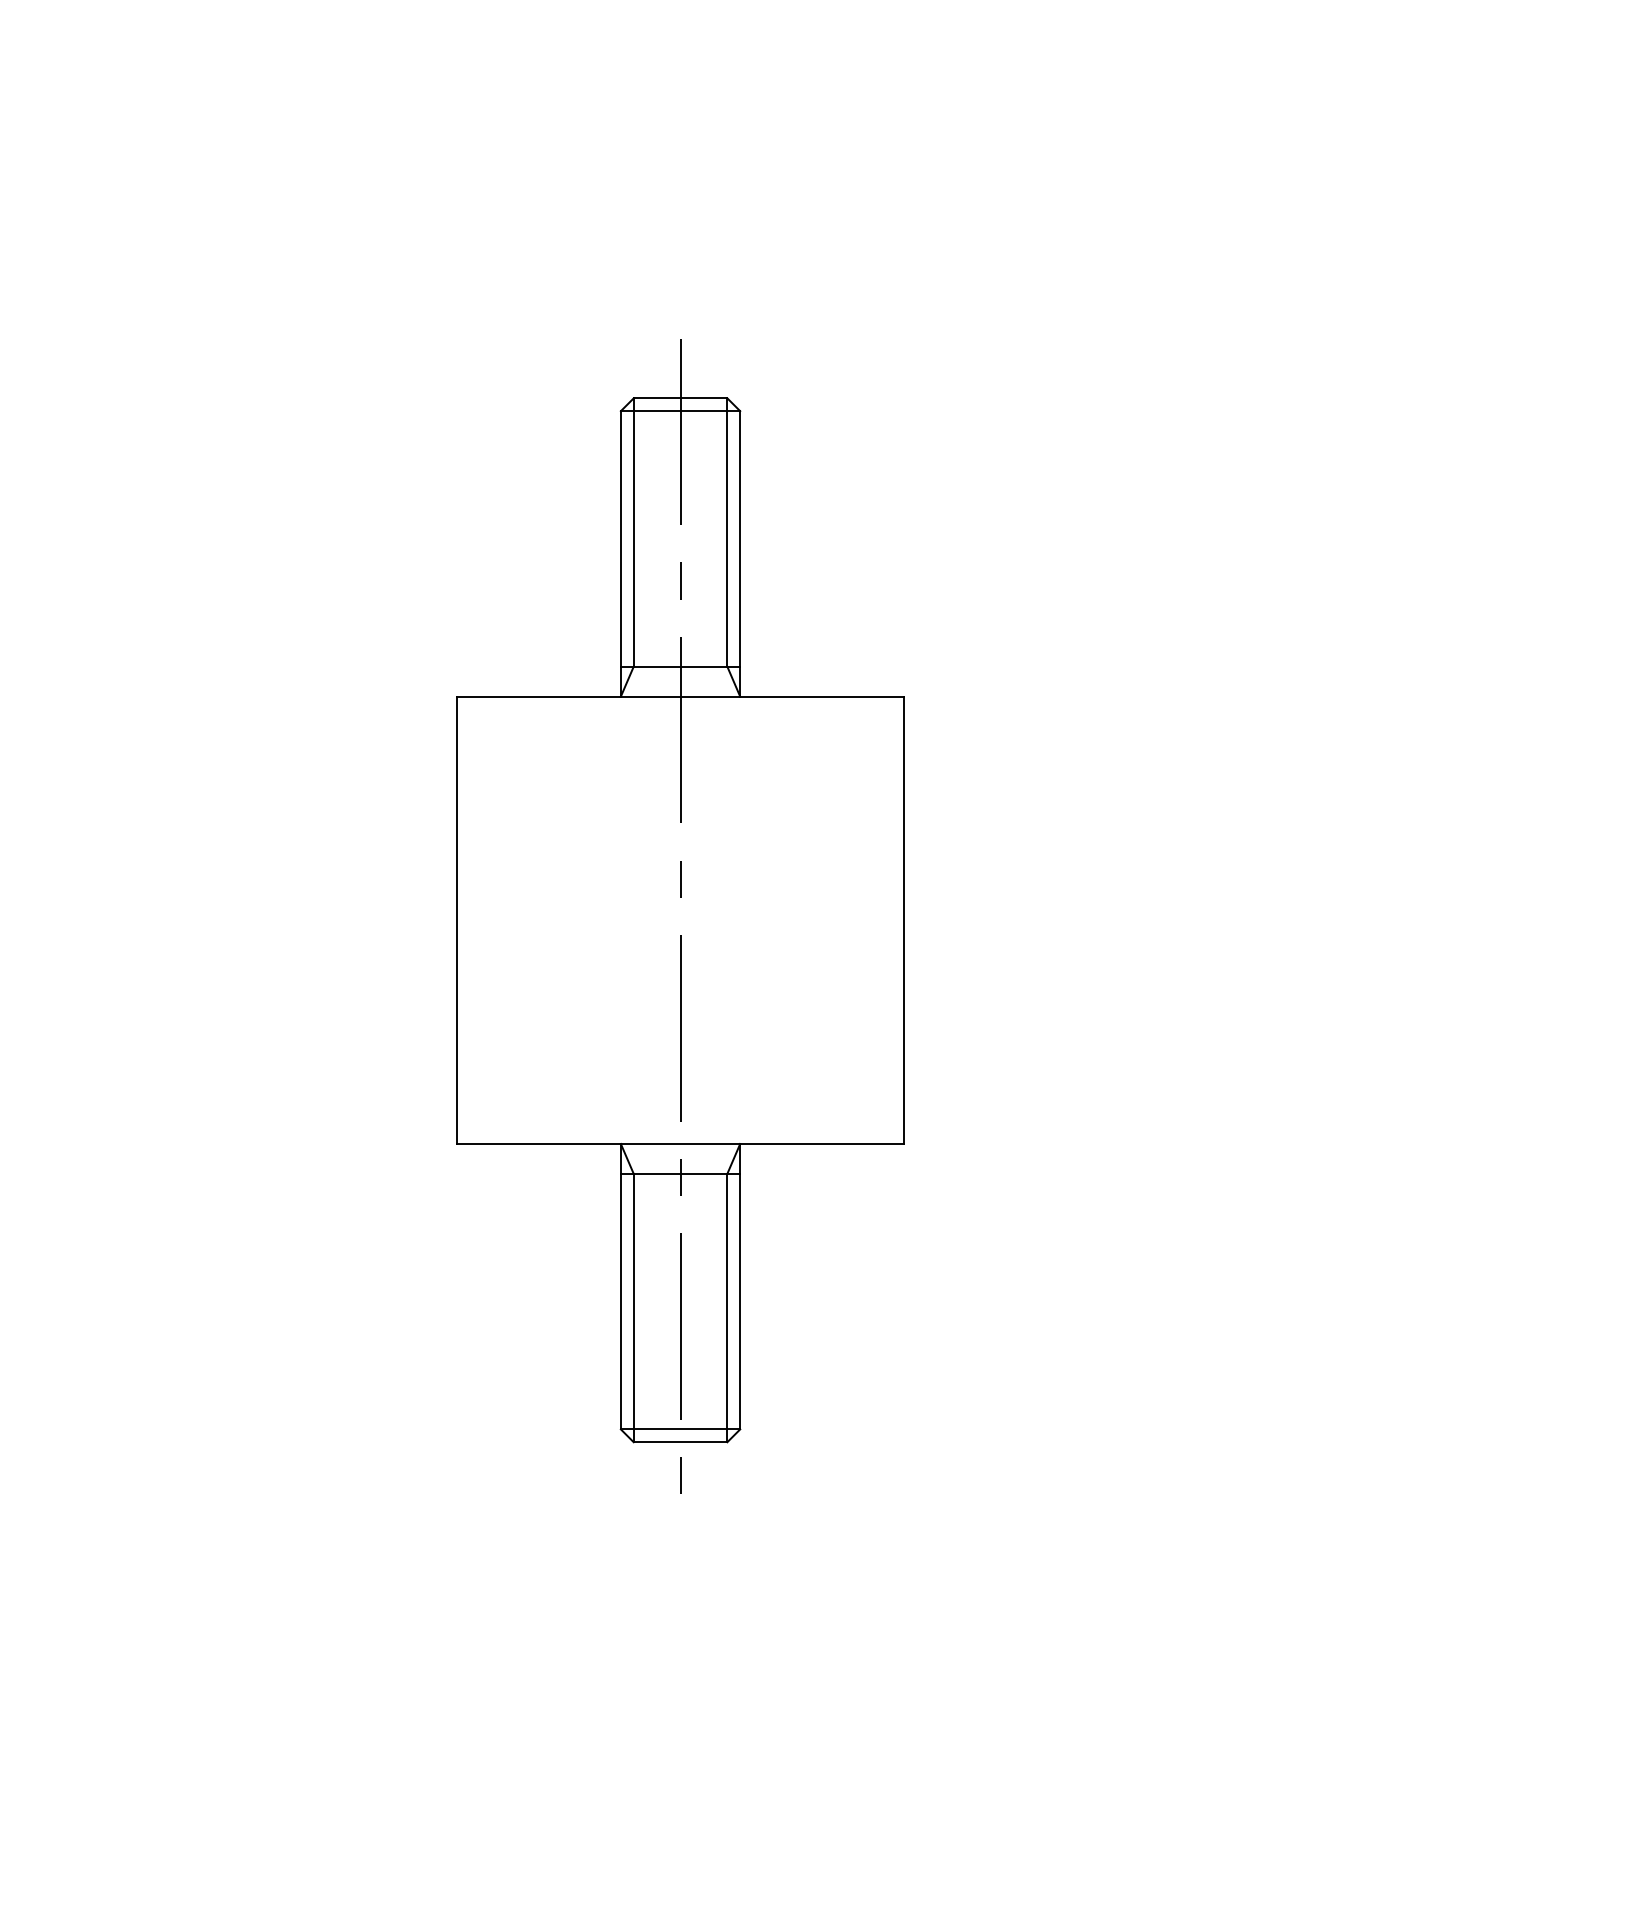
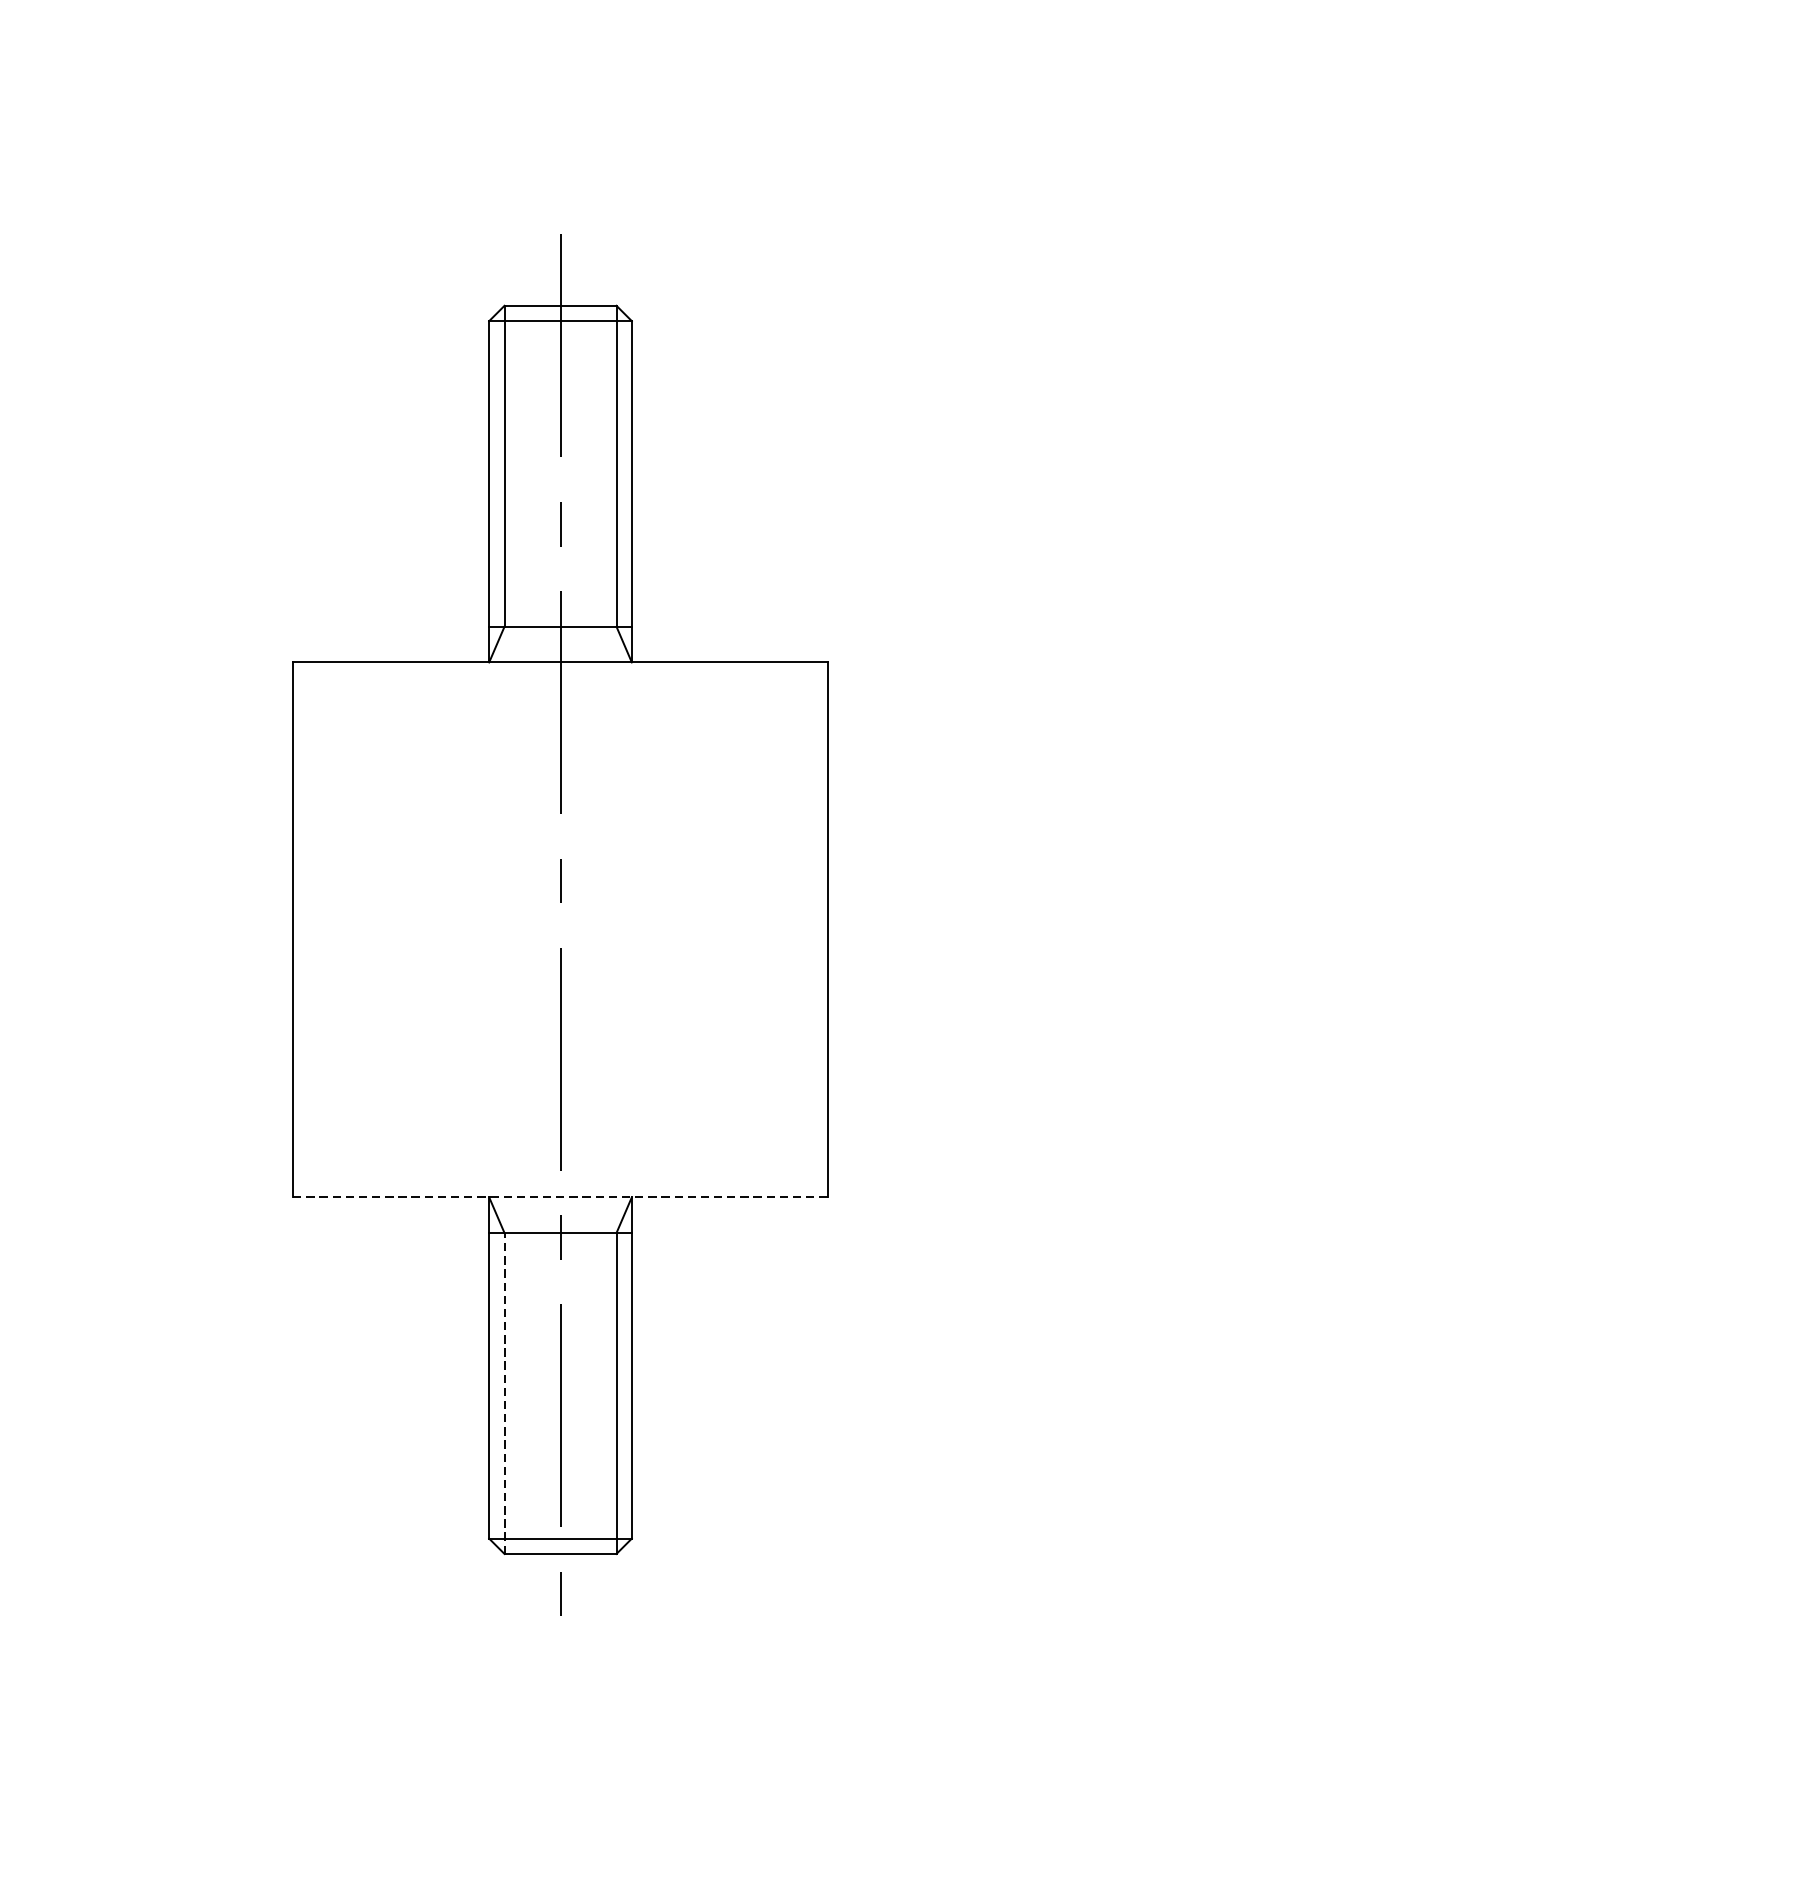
line: (680, 1143) -> (560, 1196), solid -> dashed
line: (633, 1307) -> (504, 1392), solid -> dashed

